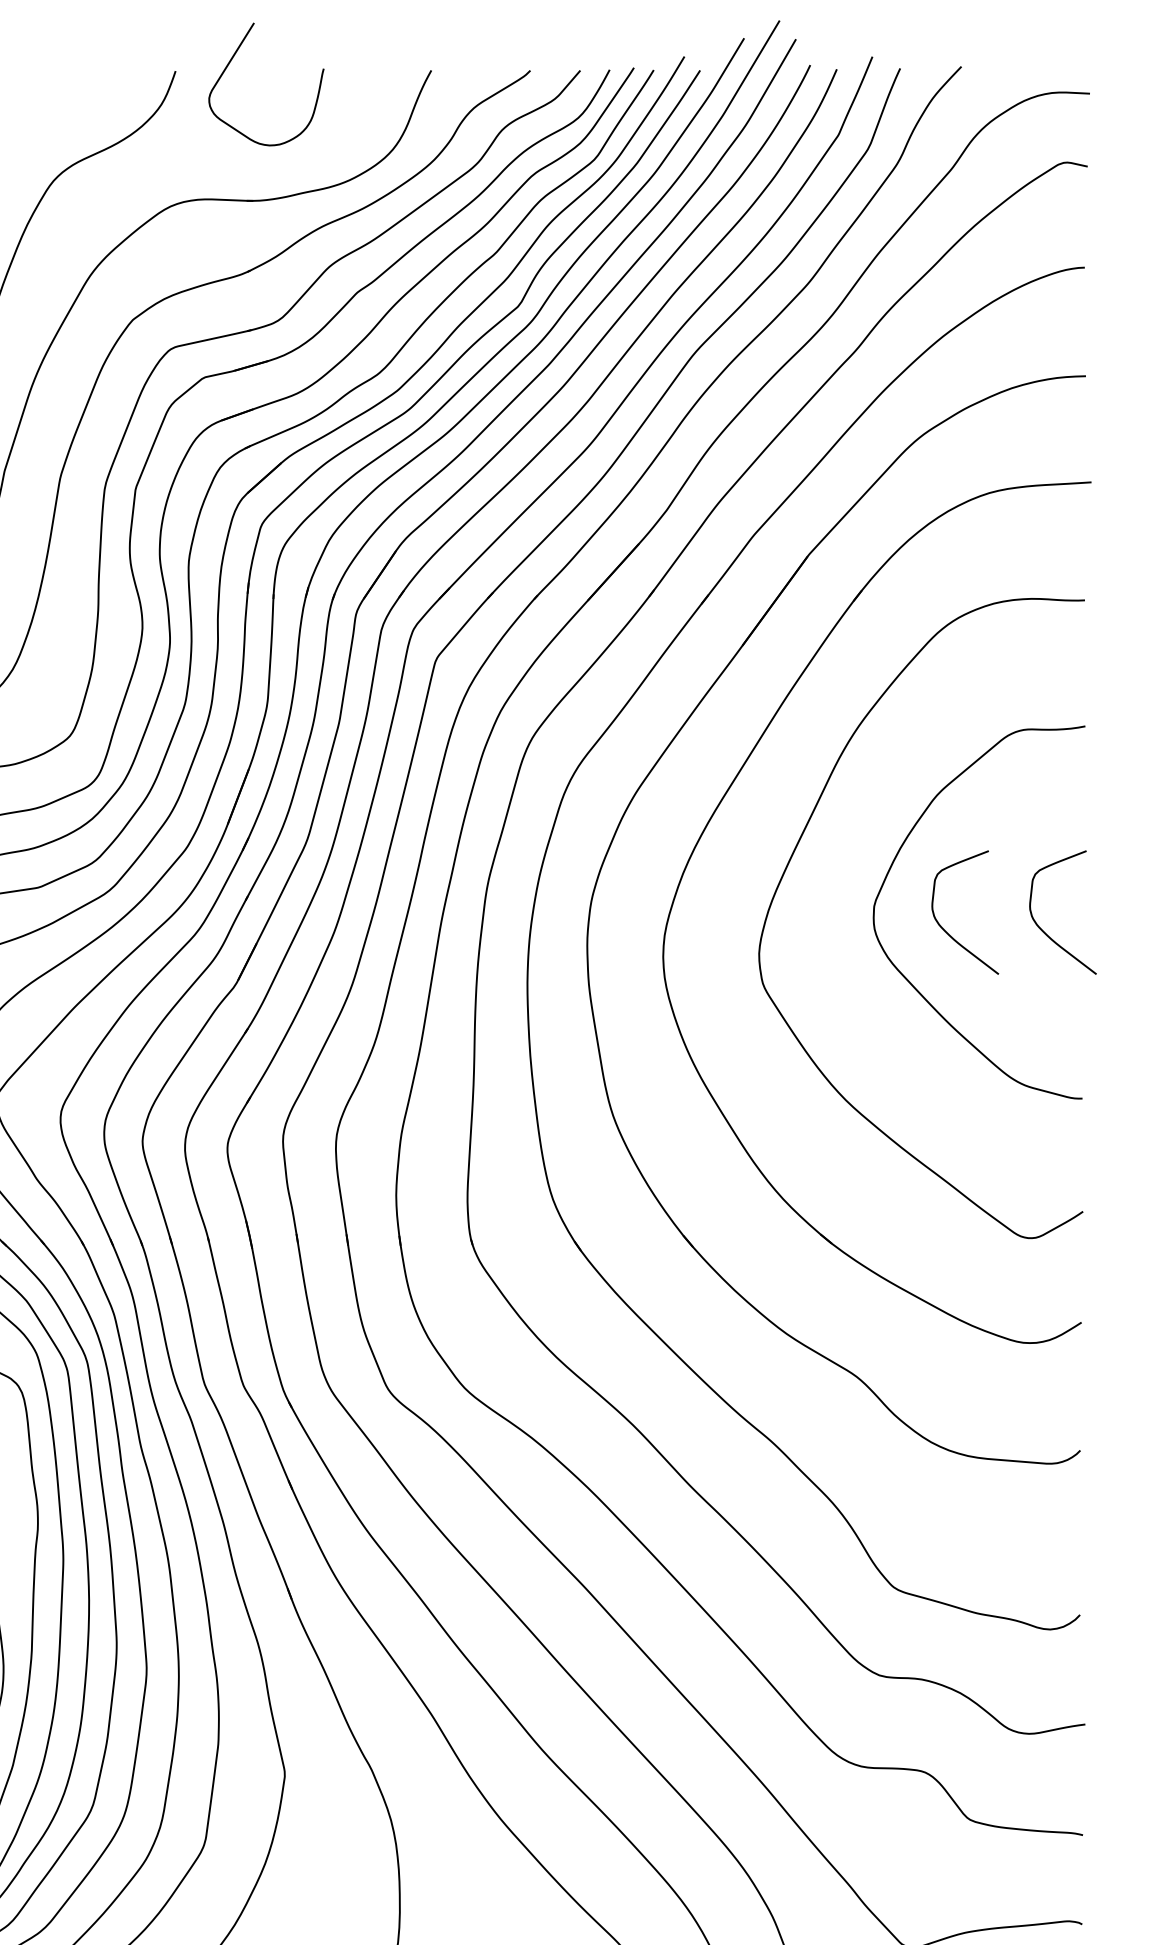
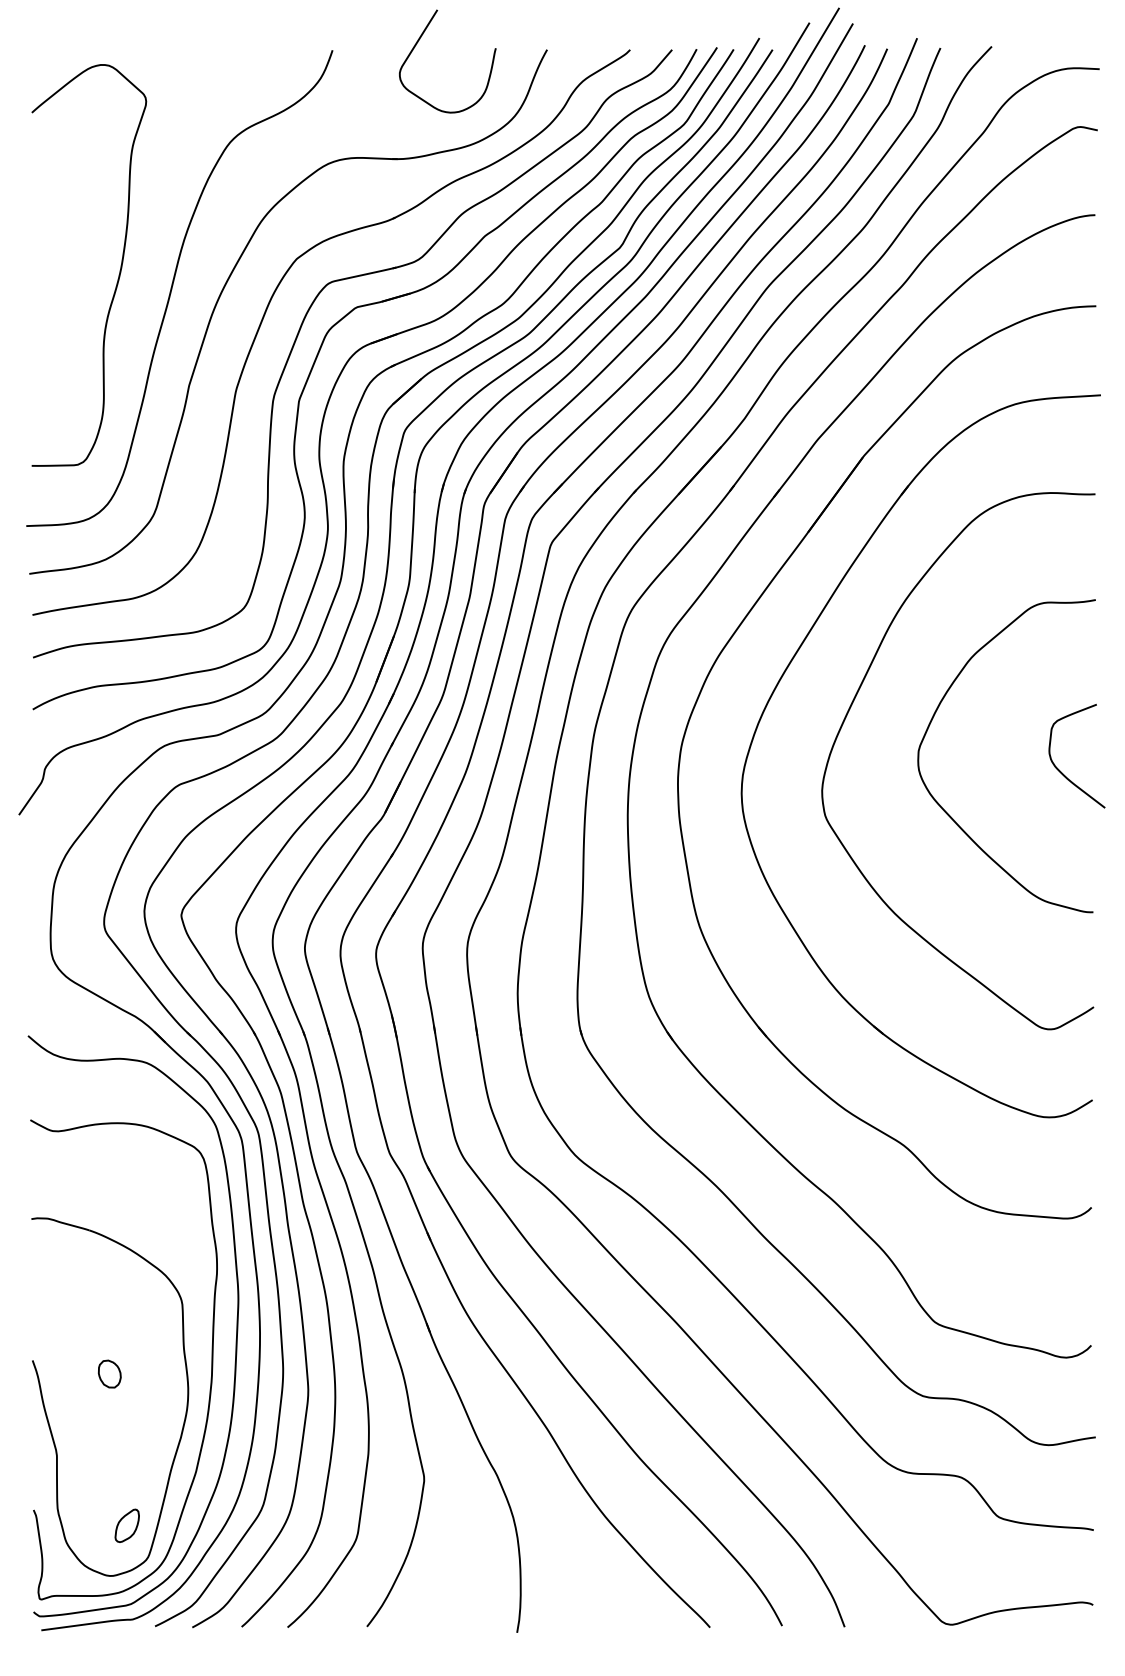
curve: (231, 61) -> (418, 42), moved
curve: (945, 929) -> (978, 770), removed

